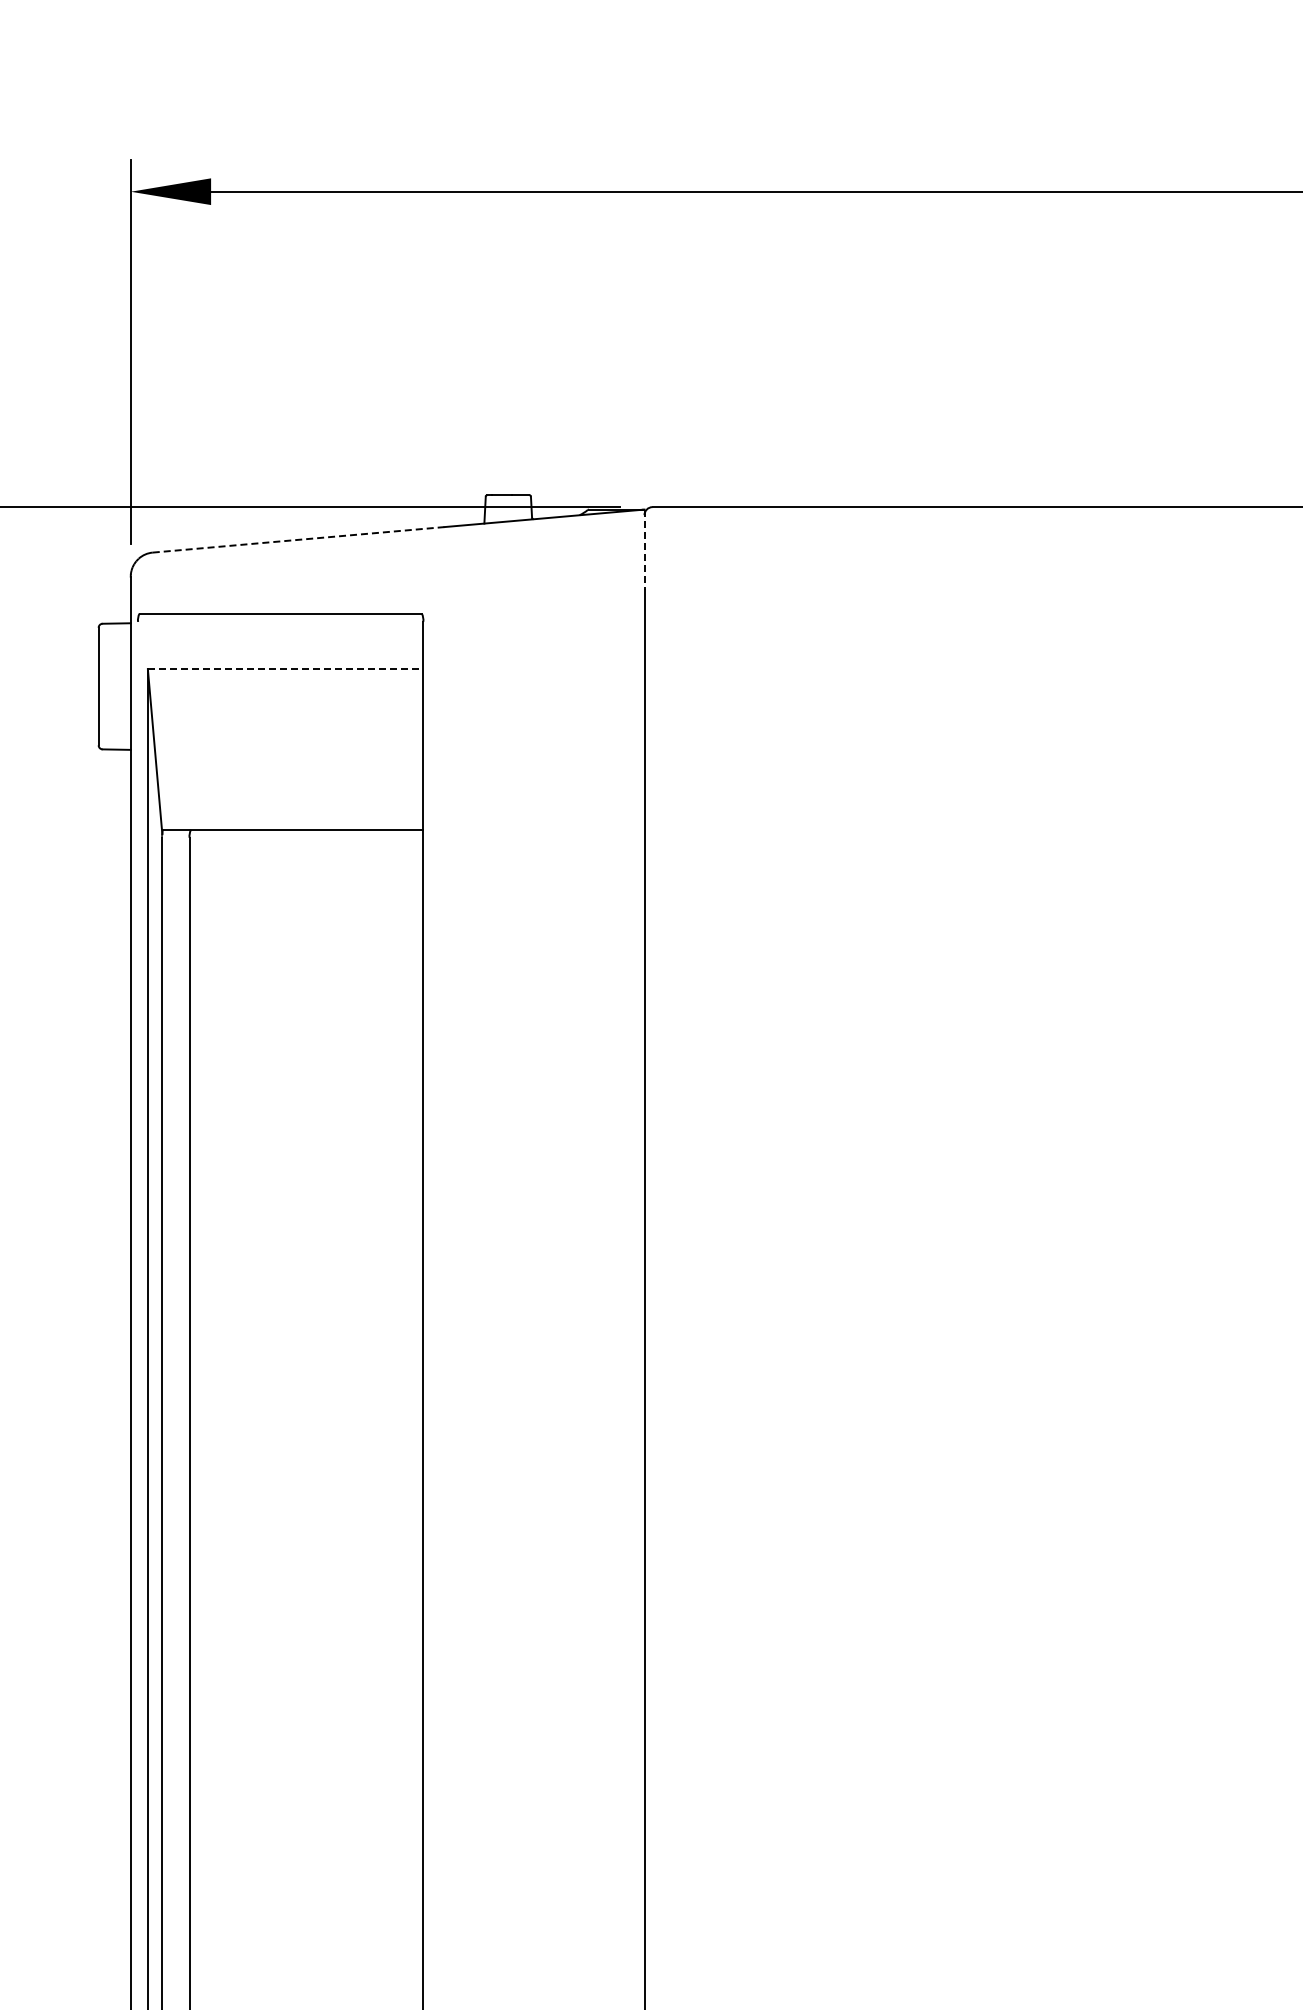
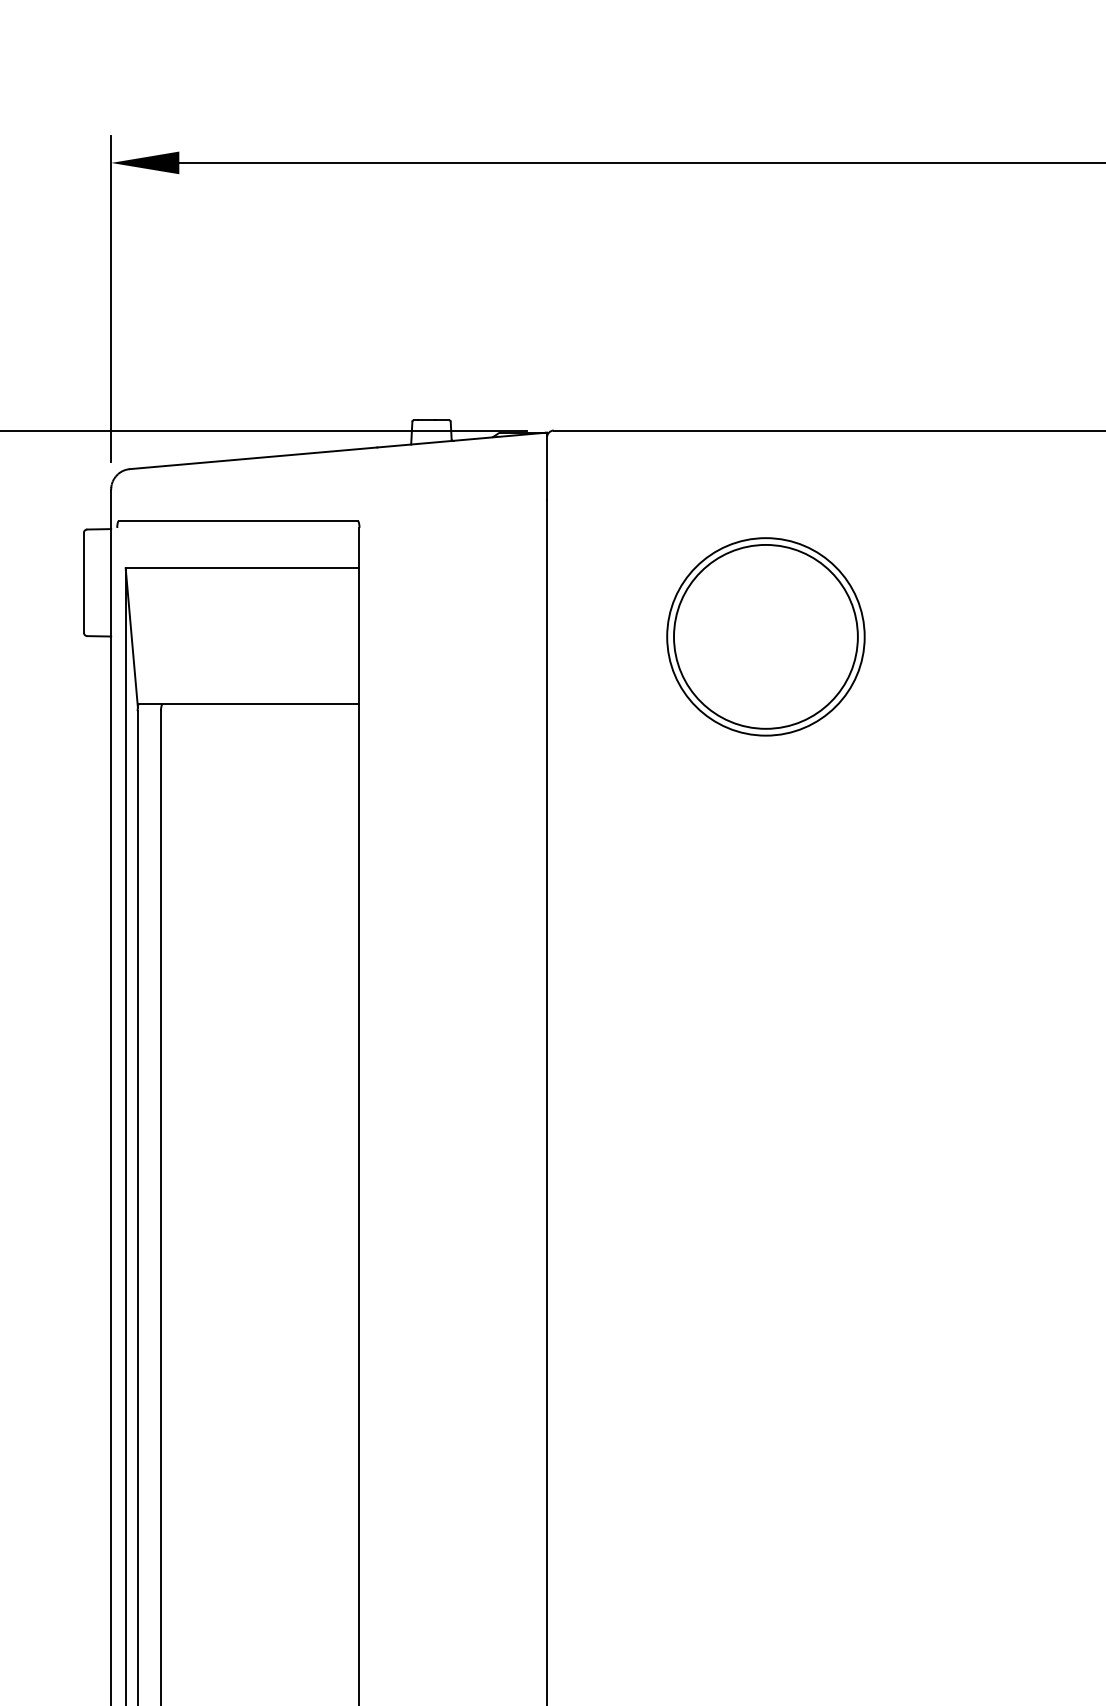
line: (299, 539) -> (254, 458), dashed -> solid
line: (644, 549) -> (547, 466), dashed -> solid
line: (285, 669) -> (242, 568), dashed -> solid
part: (902, 750) -> (765, 637), added

